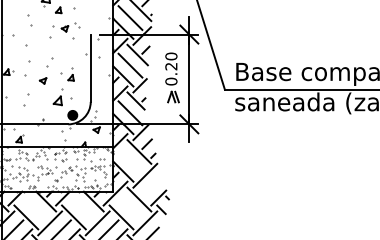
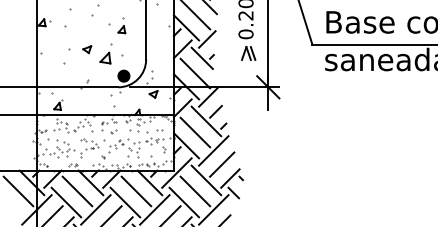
part: (42, 80) -> (86, 49), moved
line: (130, 160) -> (195, 132), added
line: (151, 186) -> (221, 164), added
line: (35, 208) -> (77, 191), added
line: (82, 208) -> (135, 191), added
line: (130, 208) -> (195, 191), added

